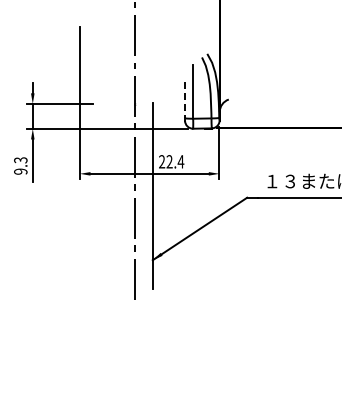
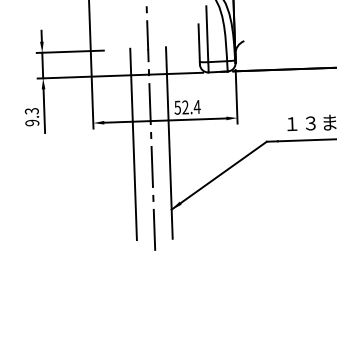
line: (185, 100) -> (199, 43), dashed -> solid
text: (162, 161) -> (178, 107), 22.4 -> 52.4
line: (118, 195) -> (133, 144), added

